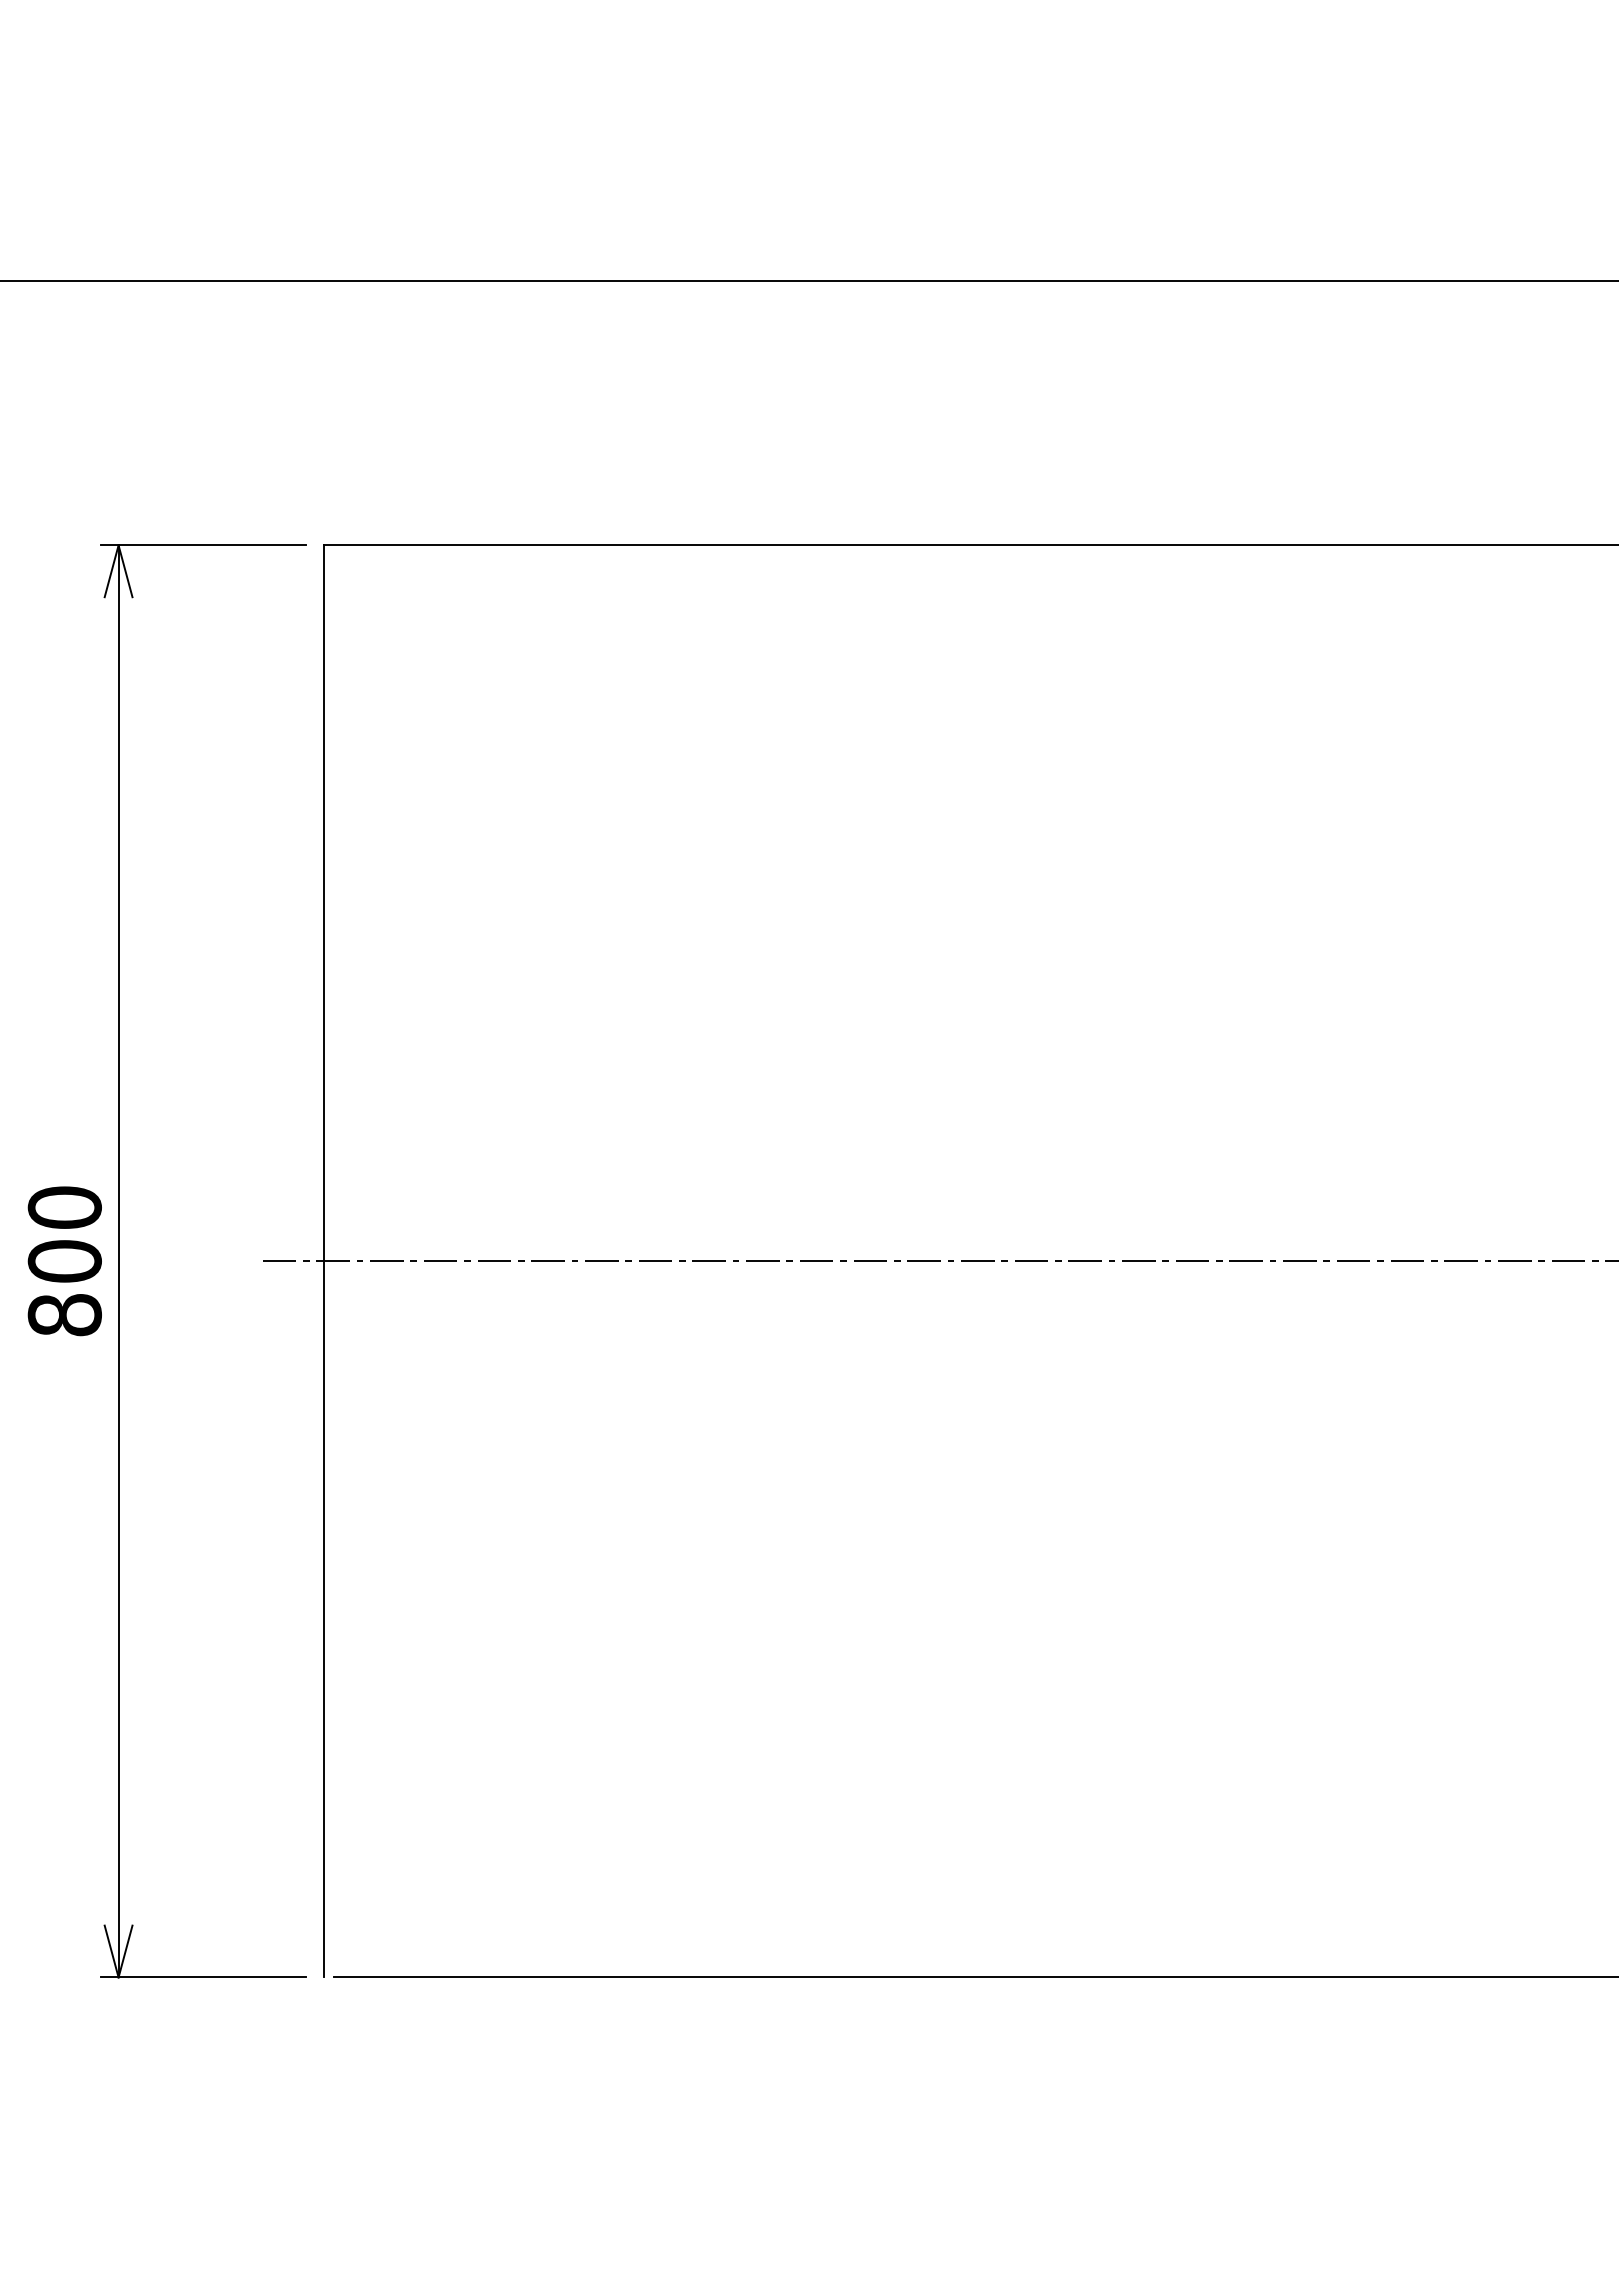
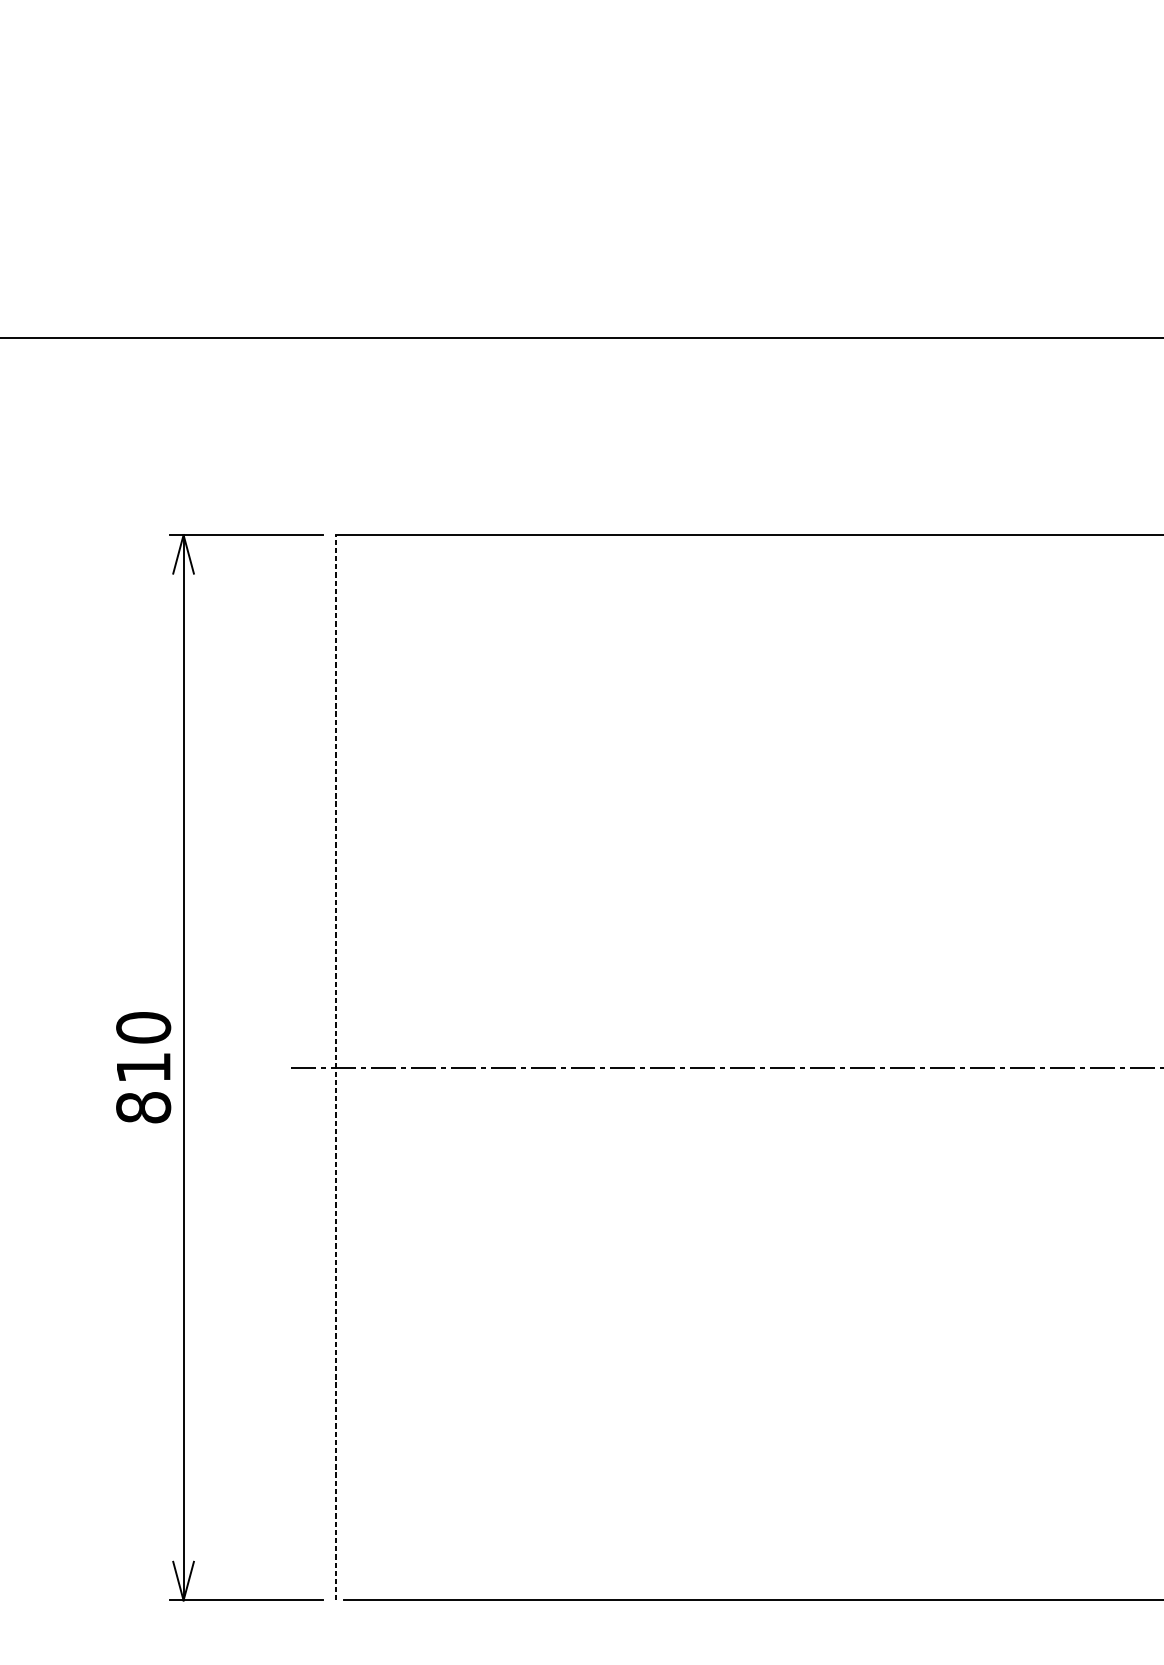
line: (323, 1260) -> (336, 1067), solid -> dashed
text: (64, 1261) -> (143, 1067), 800 -> 810

